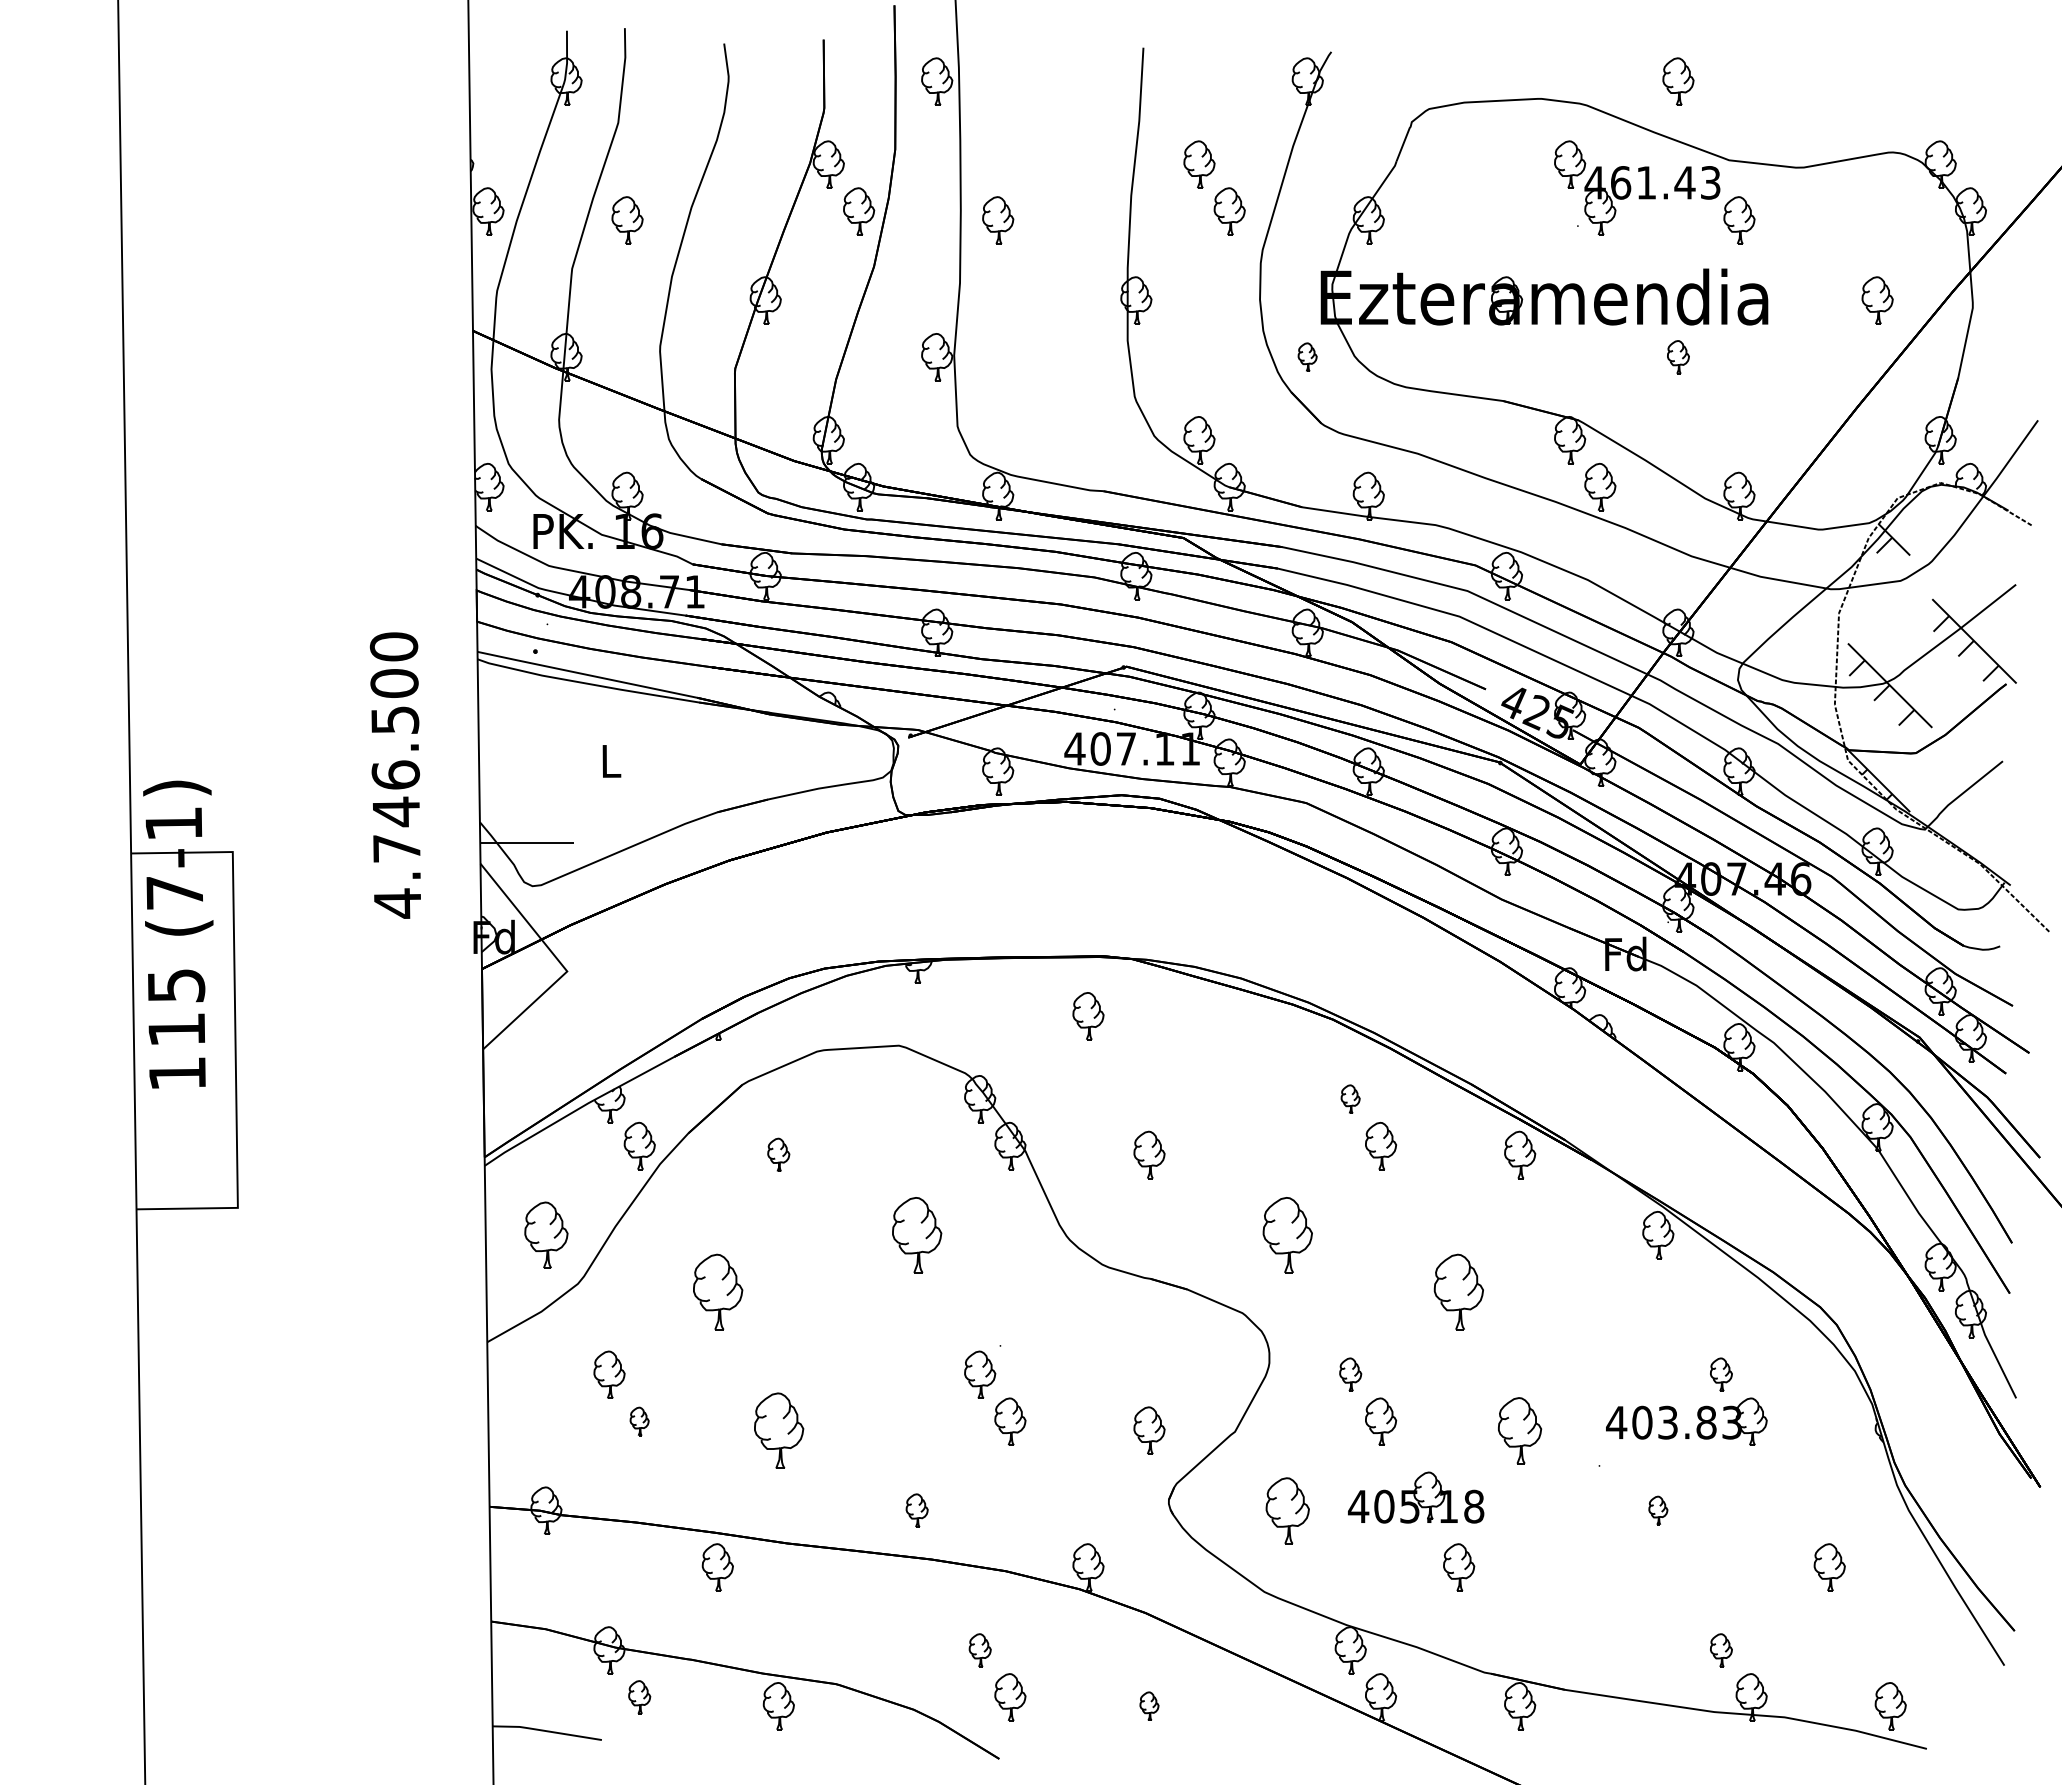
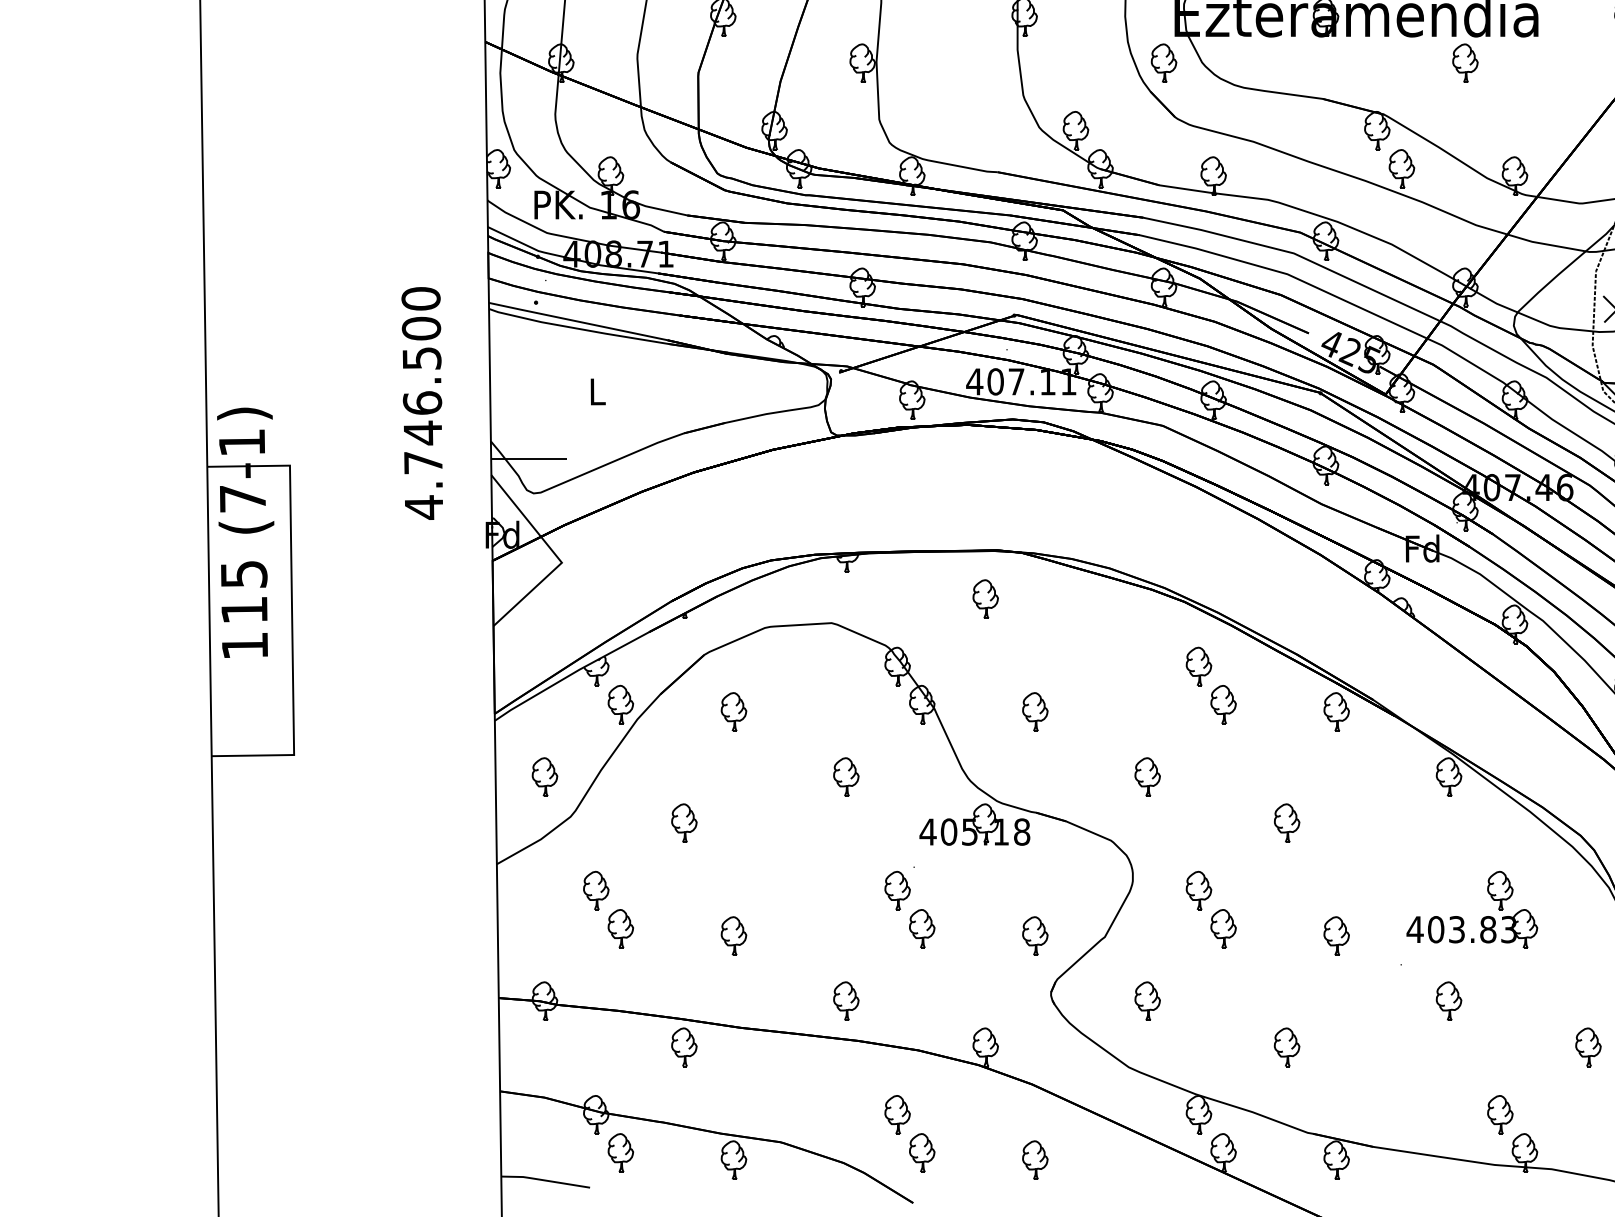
part: (1307, 357) -> (1163, 63), size x1.67
part: (1678, 357) -> (1465, 63), size x1.43
part: (1350, 1099) -> (1198, 666), size x1.67
part: (778, 1154) -> (733, 711), size x1.43
part: (546, 1234) -> (545, 776), size x0.71
part: (916, 1234) -> (845, 776), size x0.62
part: (1287, 1234) -> (1147, 776), size x0.62
part: (717, 1291) -> (684, 822), size x0.62
part: (1459, 1291) -> (1287, 822), size x0.62
part: (1350, 1374) -> (1198, 890), size x1.43
part: (1721, 1374) -> (1500, 890), size x1.43
part: (639, 1421) -> (620, 928), size x1.67
part: (778, 1430) -> (733, 936), size x0.62
part: (1520, 1430) -> (1337, 936), size x0.71
part: (1416, 1497) -> (975, 824), moved
part: (917, 1510) -> (846, 1001), size x1.43
part: (1287, 1510) -> (1147, 1001), size x0.71
part: (1658, 1510) -> (1449, 1001), size x1.67
part: (980, 1650) -> (897, 1114), size x1.43
part: (1721, 1650) -> (1500, 1114), size x1.43
part: (639, 1697) -> (620, 1153), size x1.43
part: (1149, 1706) -> (1035, 1160), size x1.67

